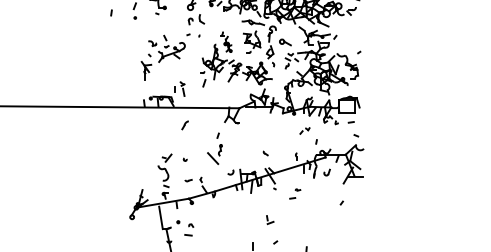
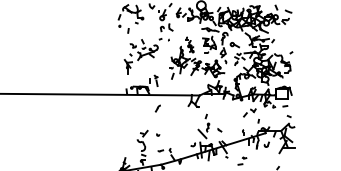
line: (111, 12) -> (128, 30), moved
part: (304, 130) -> (249, 112), size x1.67
part: (214, 148) -> (203, 126), moved

